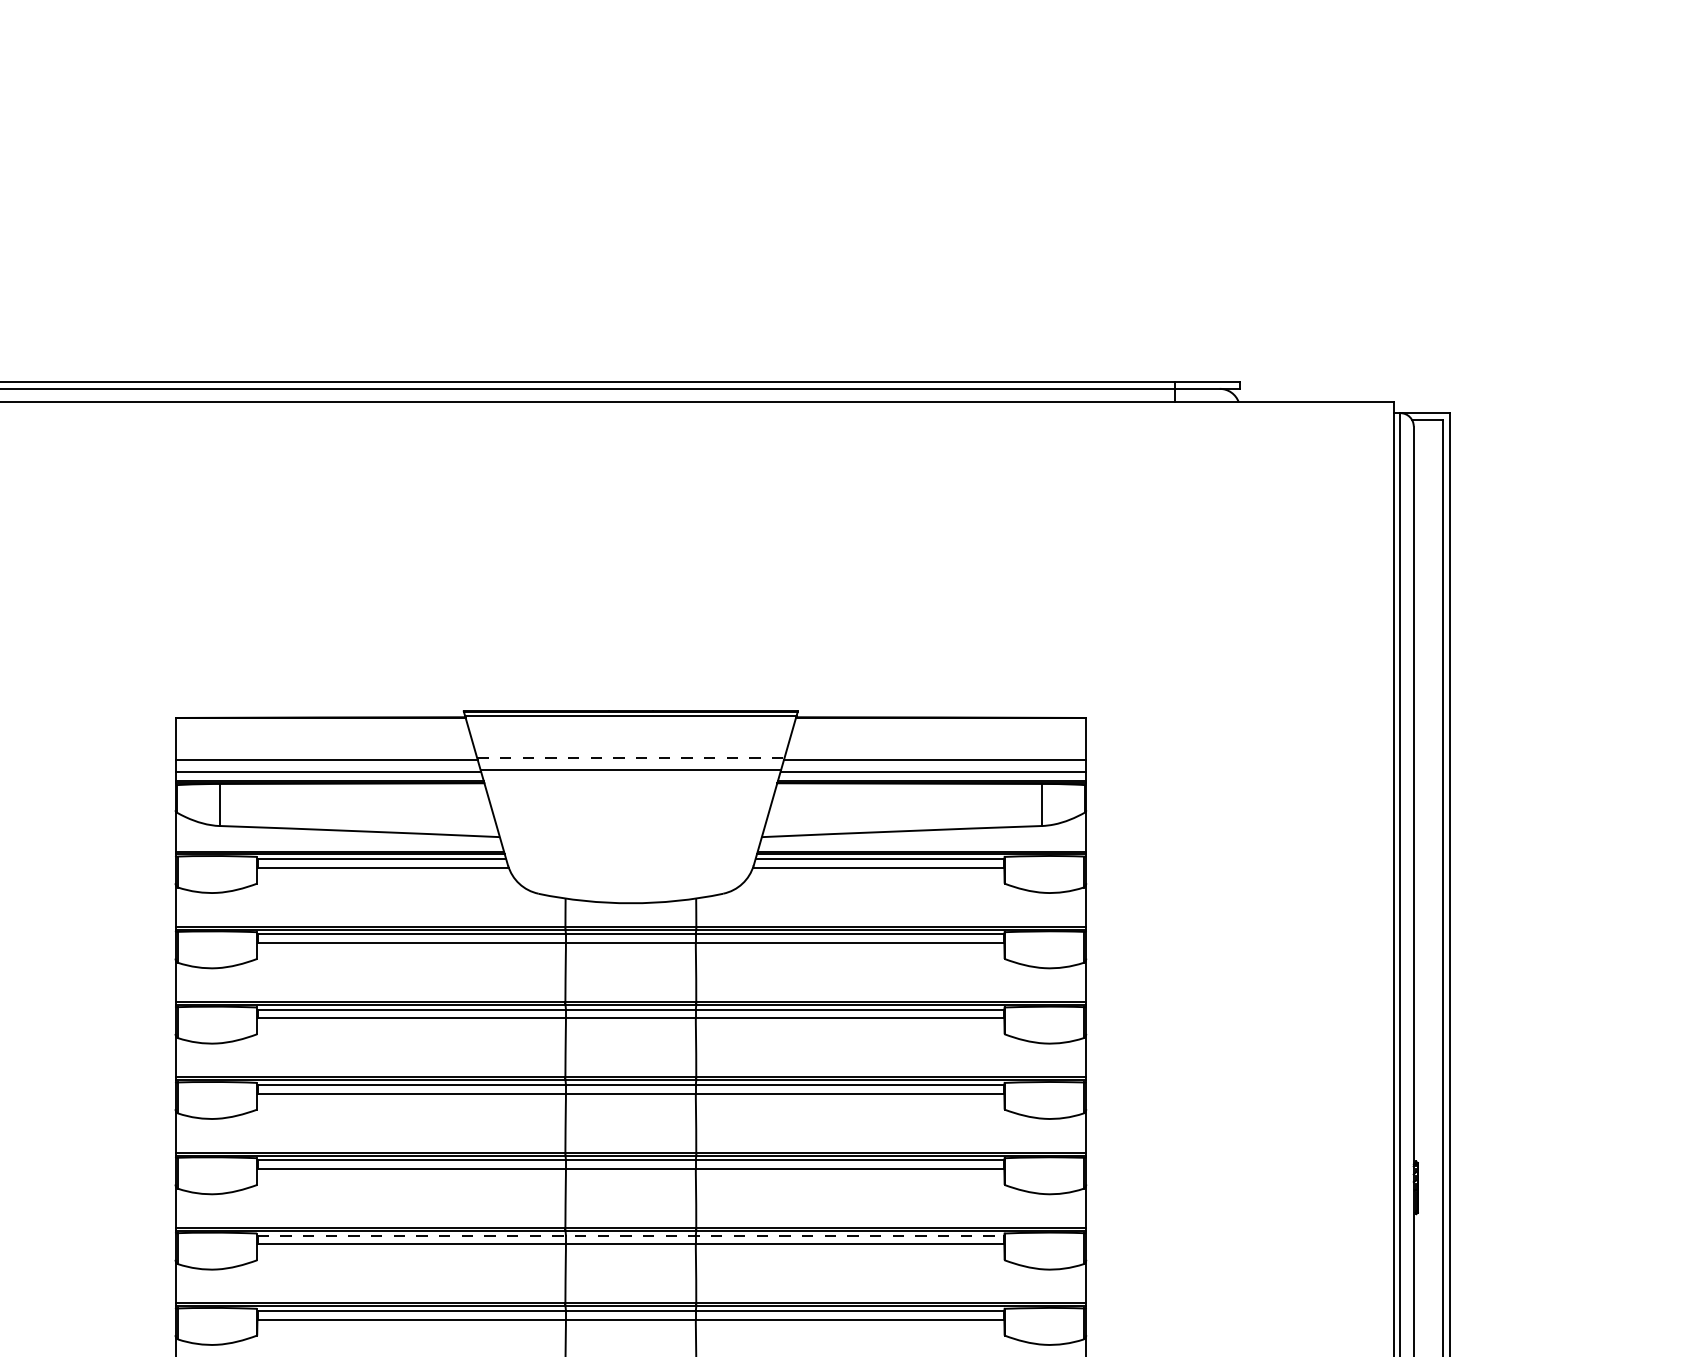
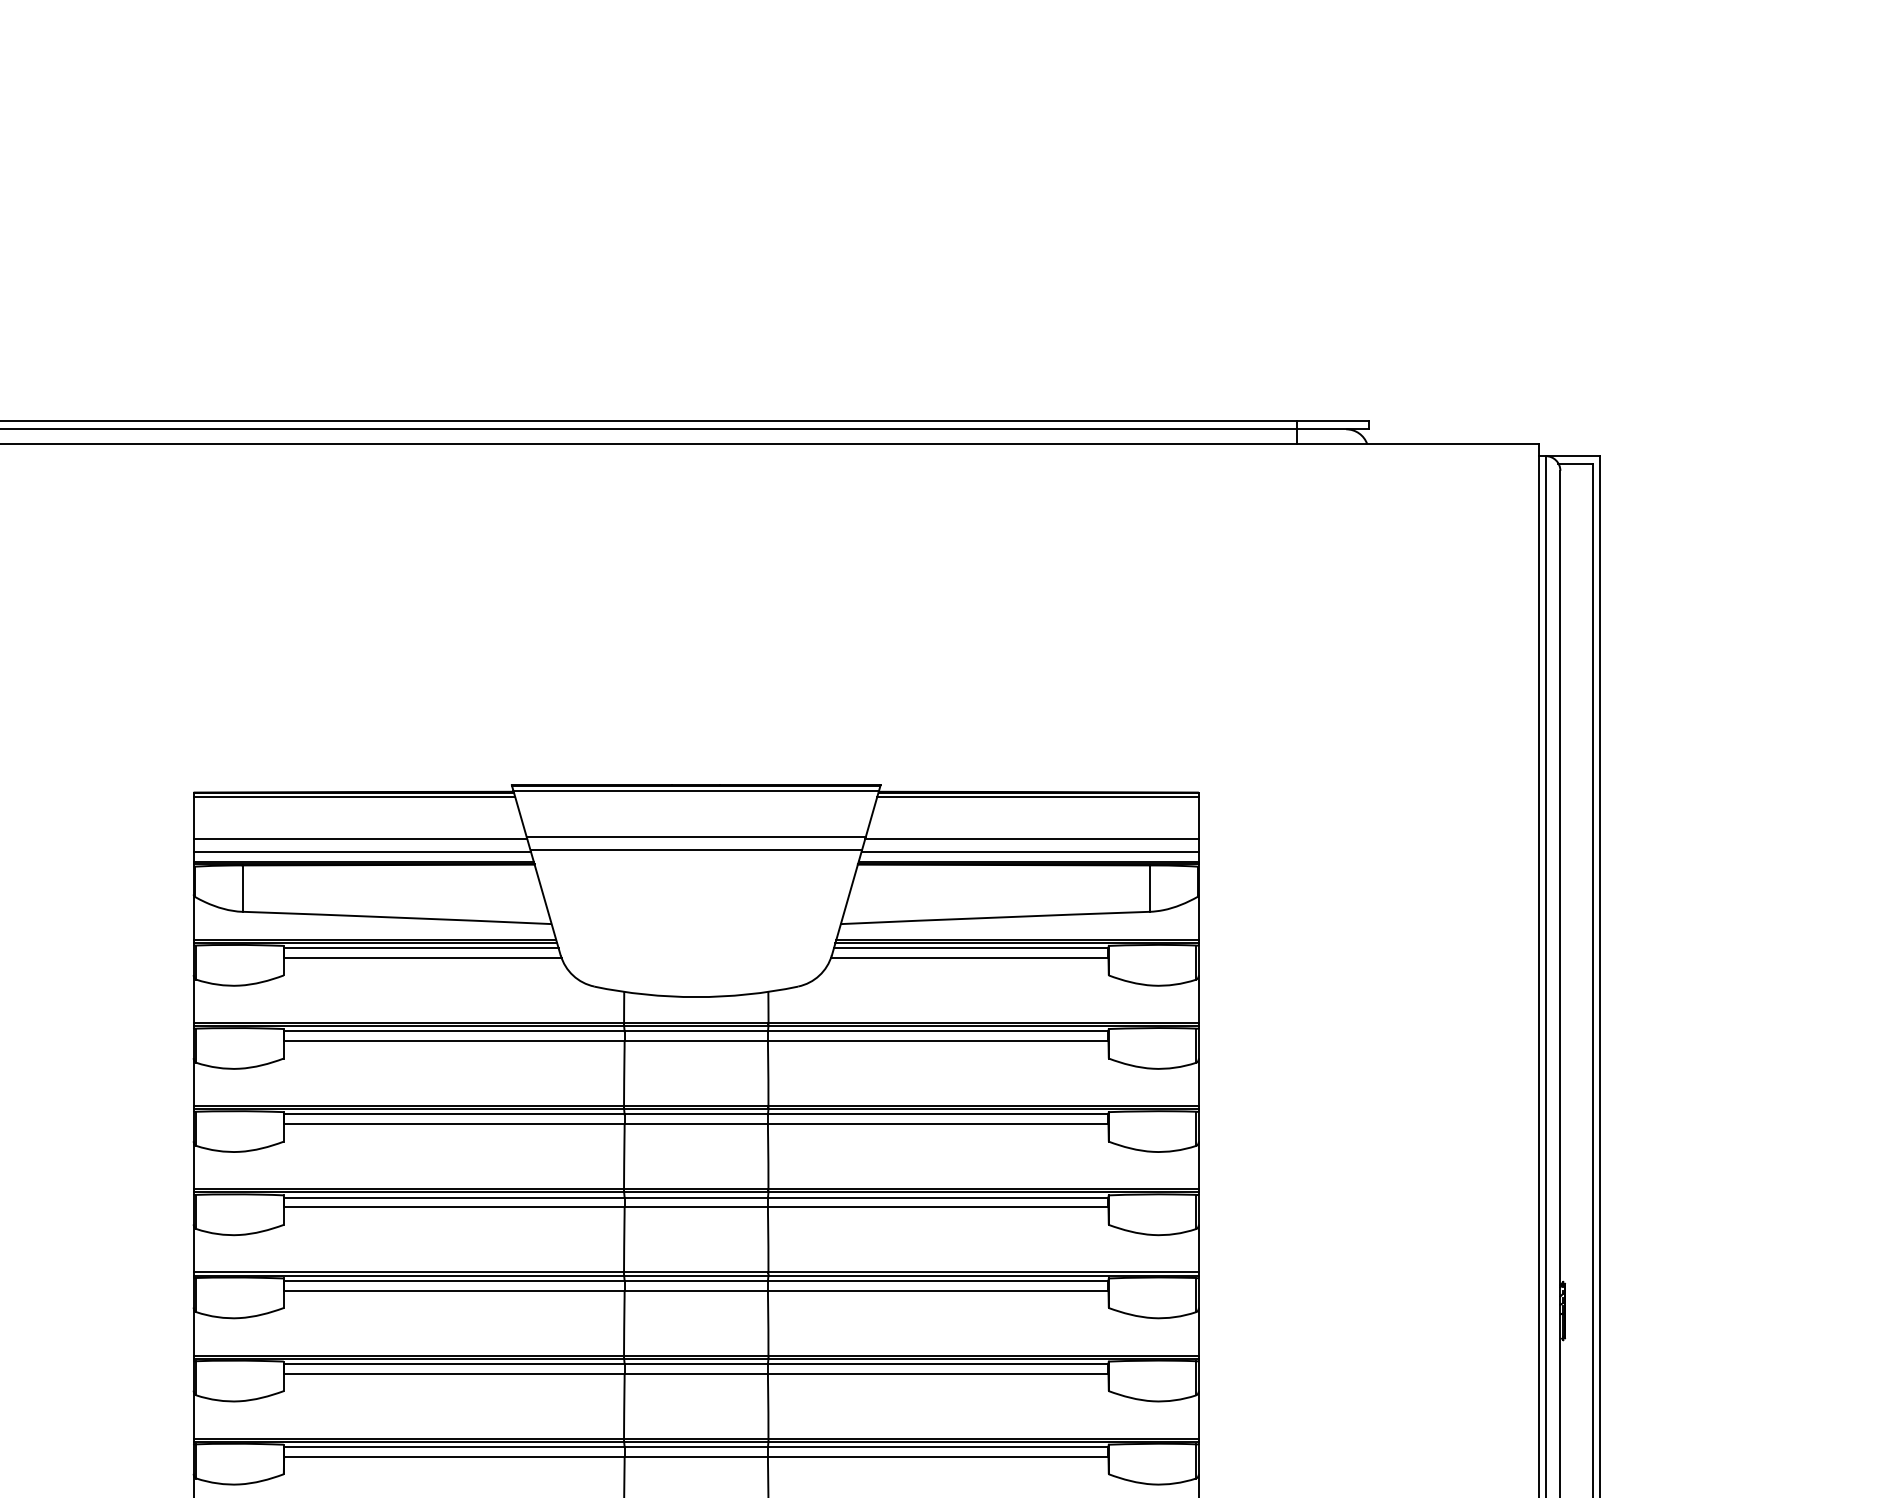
line: (321, 722) -> (354, 797), added
line: (940, 722) -> (1037, 797), added
line: (631, 758) -> (696, 837), dashed -> solid
line: (631, 1235) -> (696, 1363), dashed -> solid

